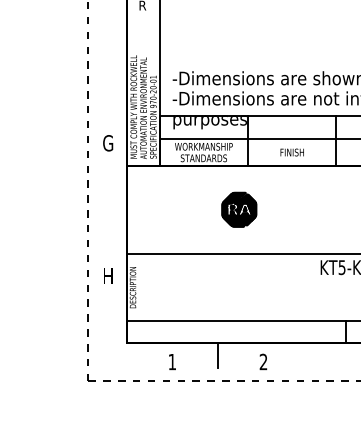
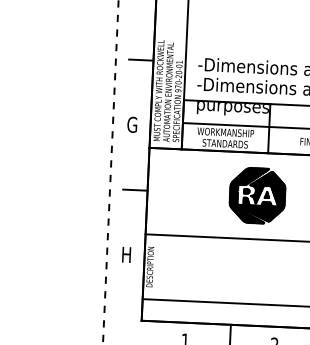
line: (113, 76) -> (140, 59), added
line: (113, 209) -> (134, 189), added
part: (239, 209) -> (257, 195), size x1.67

